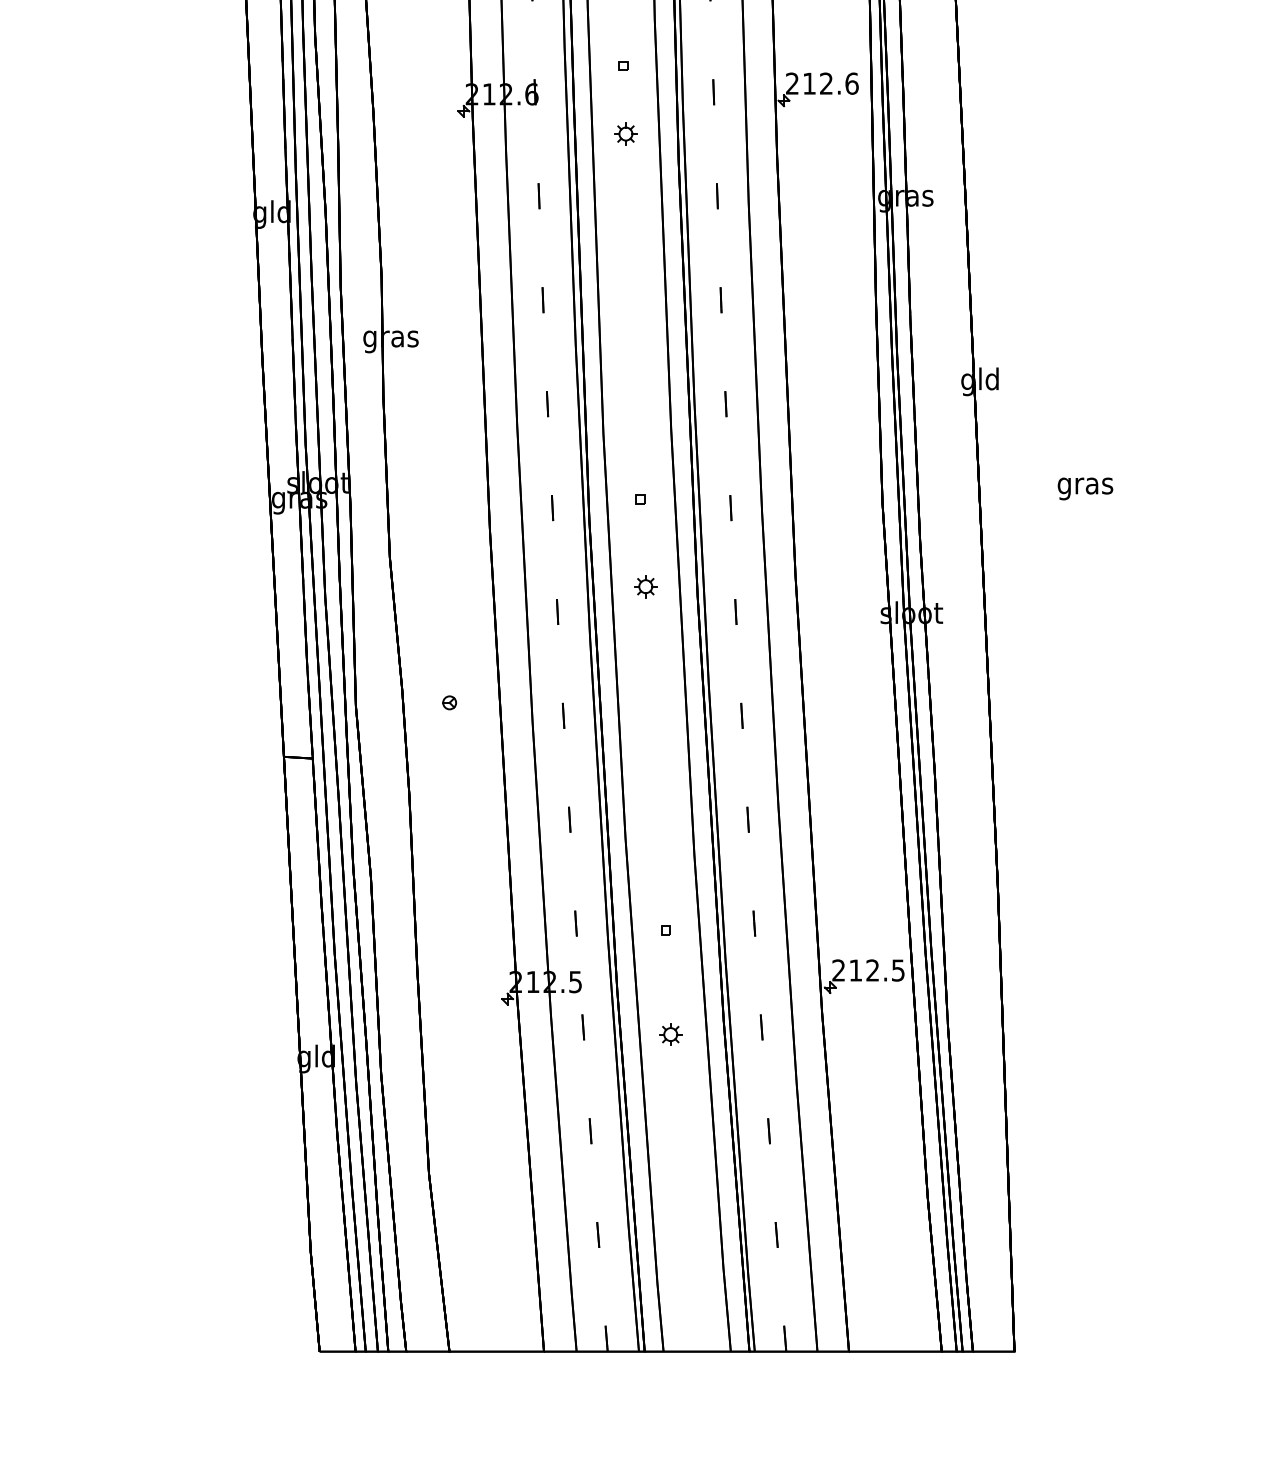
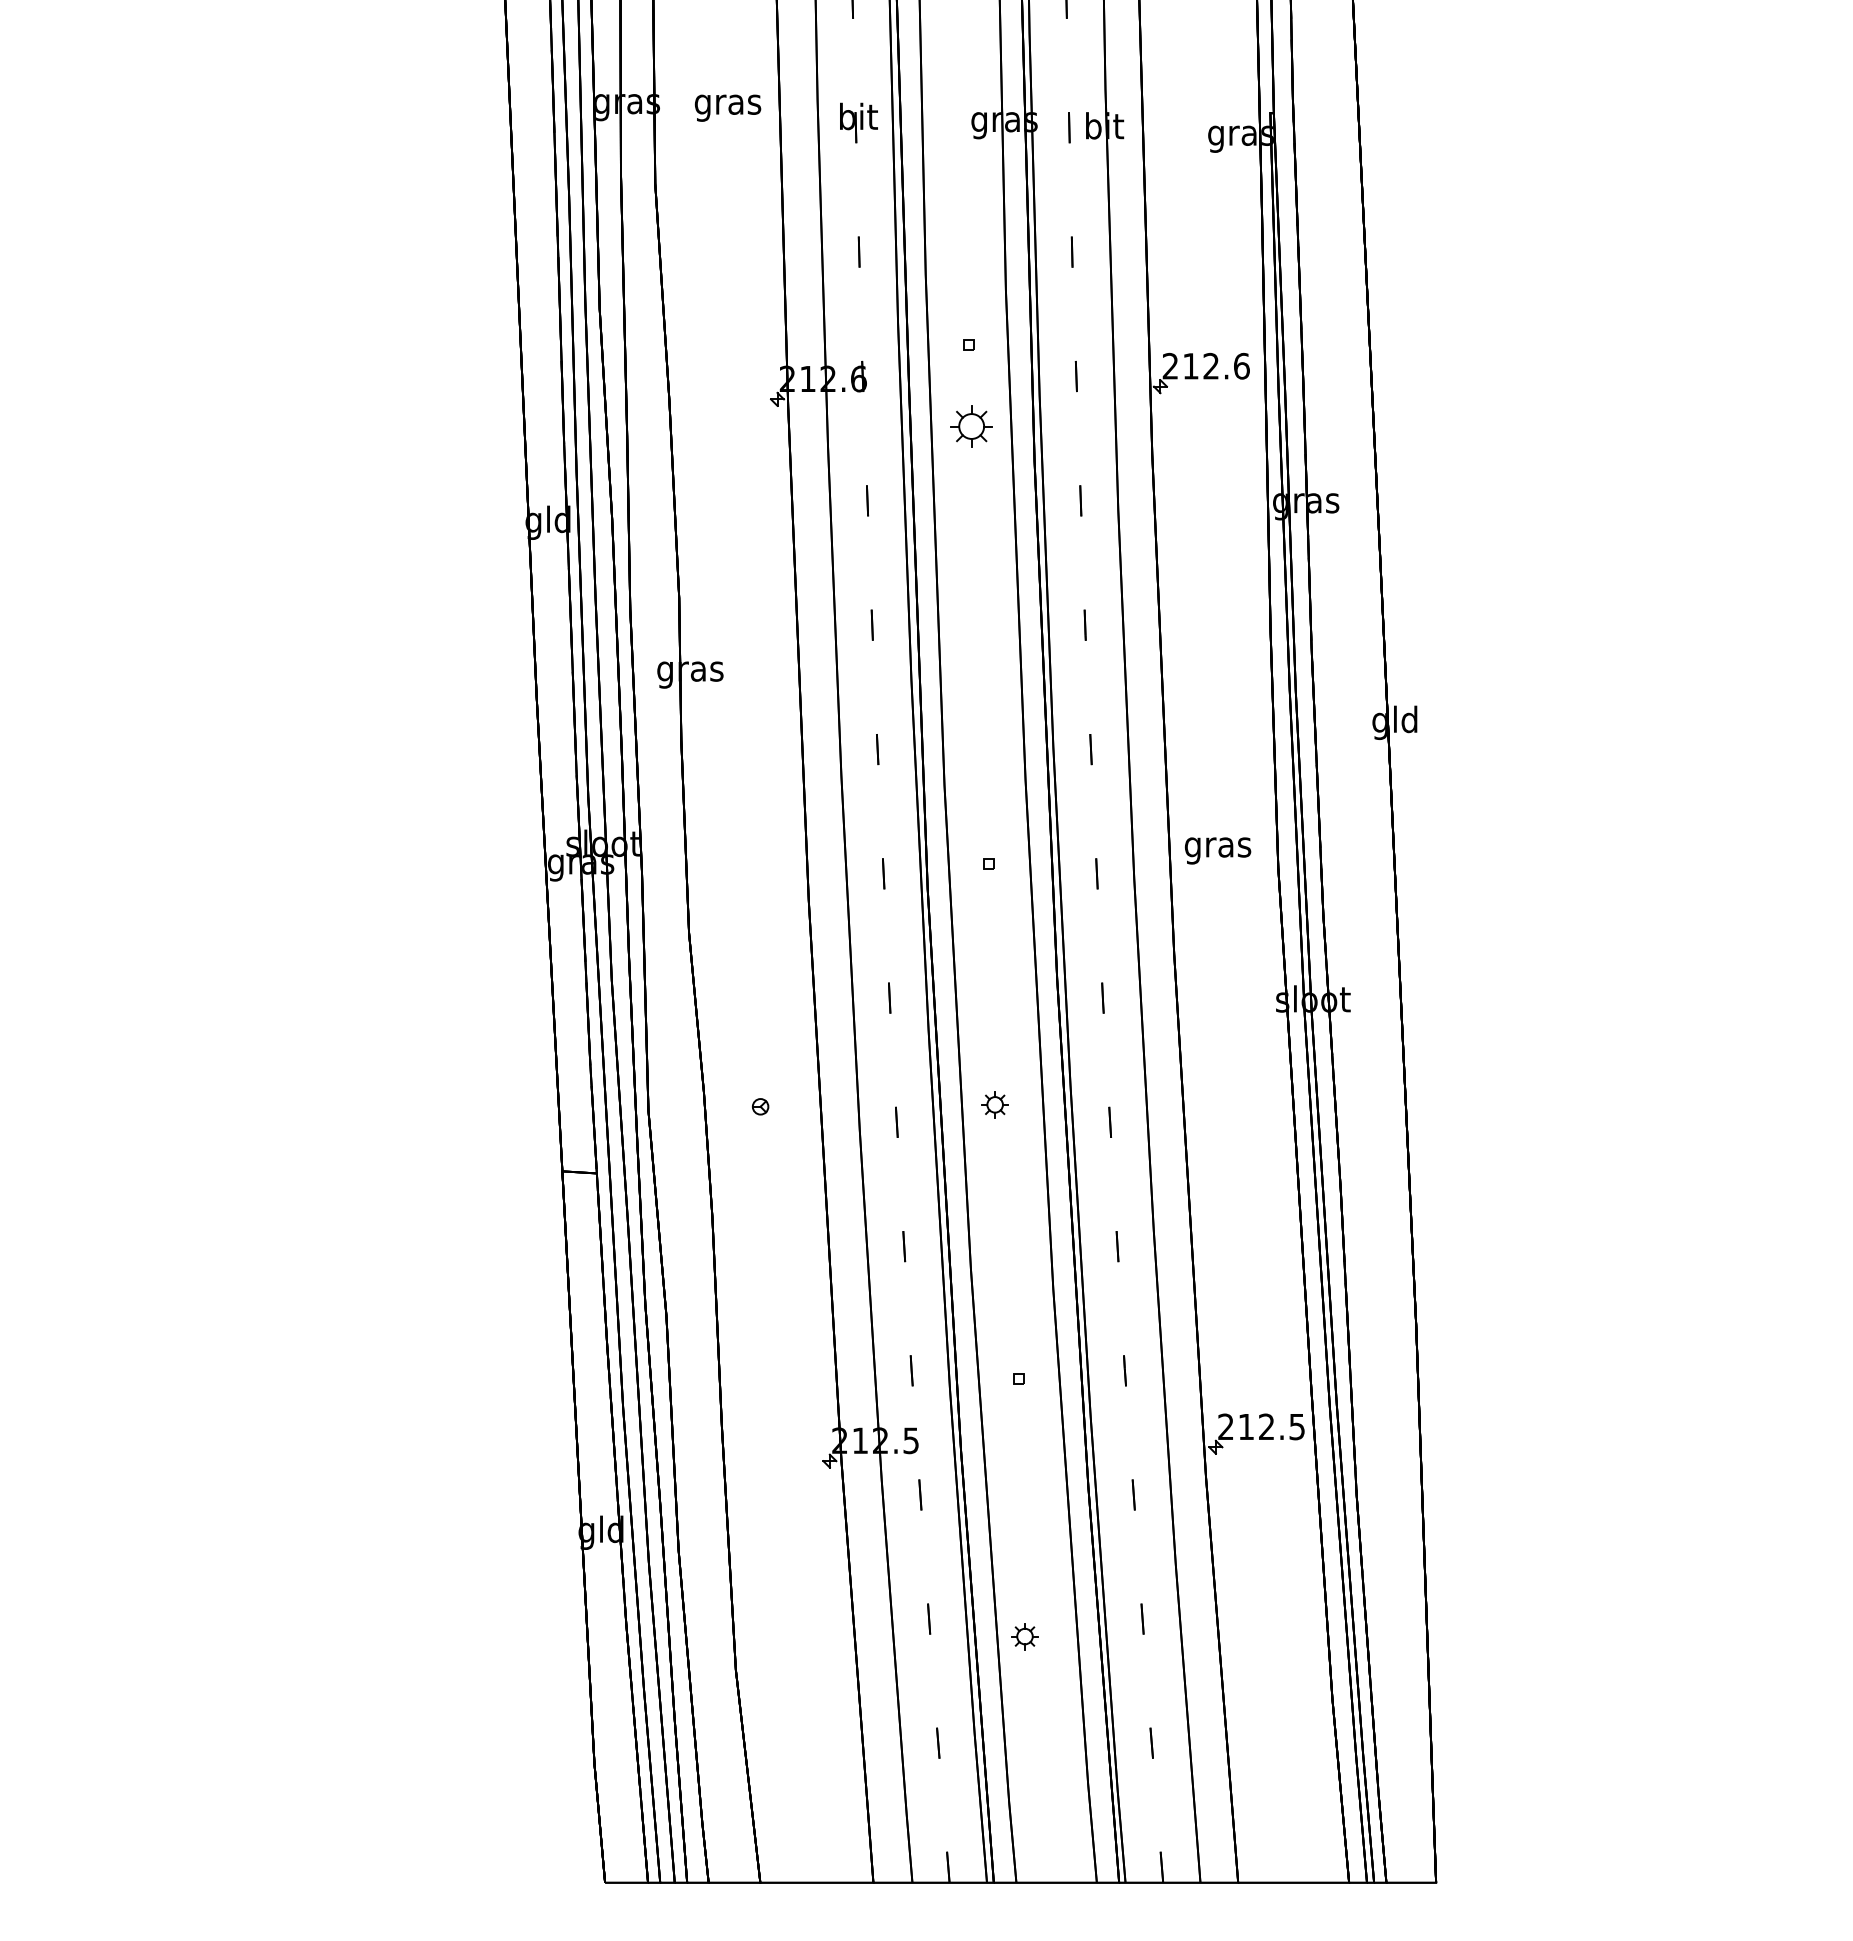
part: (625, 134) -> (970, 426), size x1.6
text: (1085, 488) -> (1218, 850), moved
part: (645, 586) -> (994, 1104), moved
part: (670, 1034) -> (1024, 1636), moved

